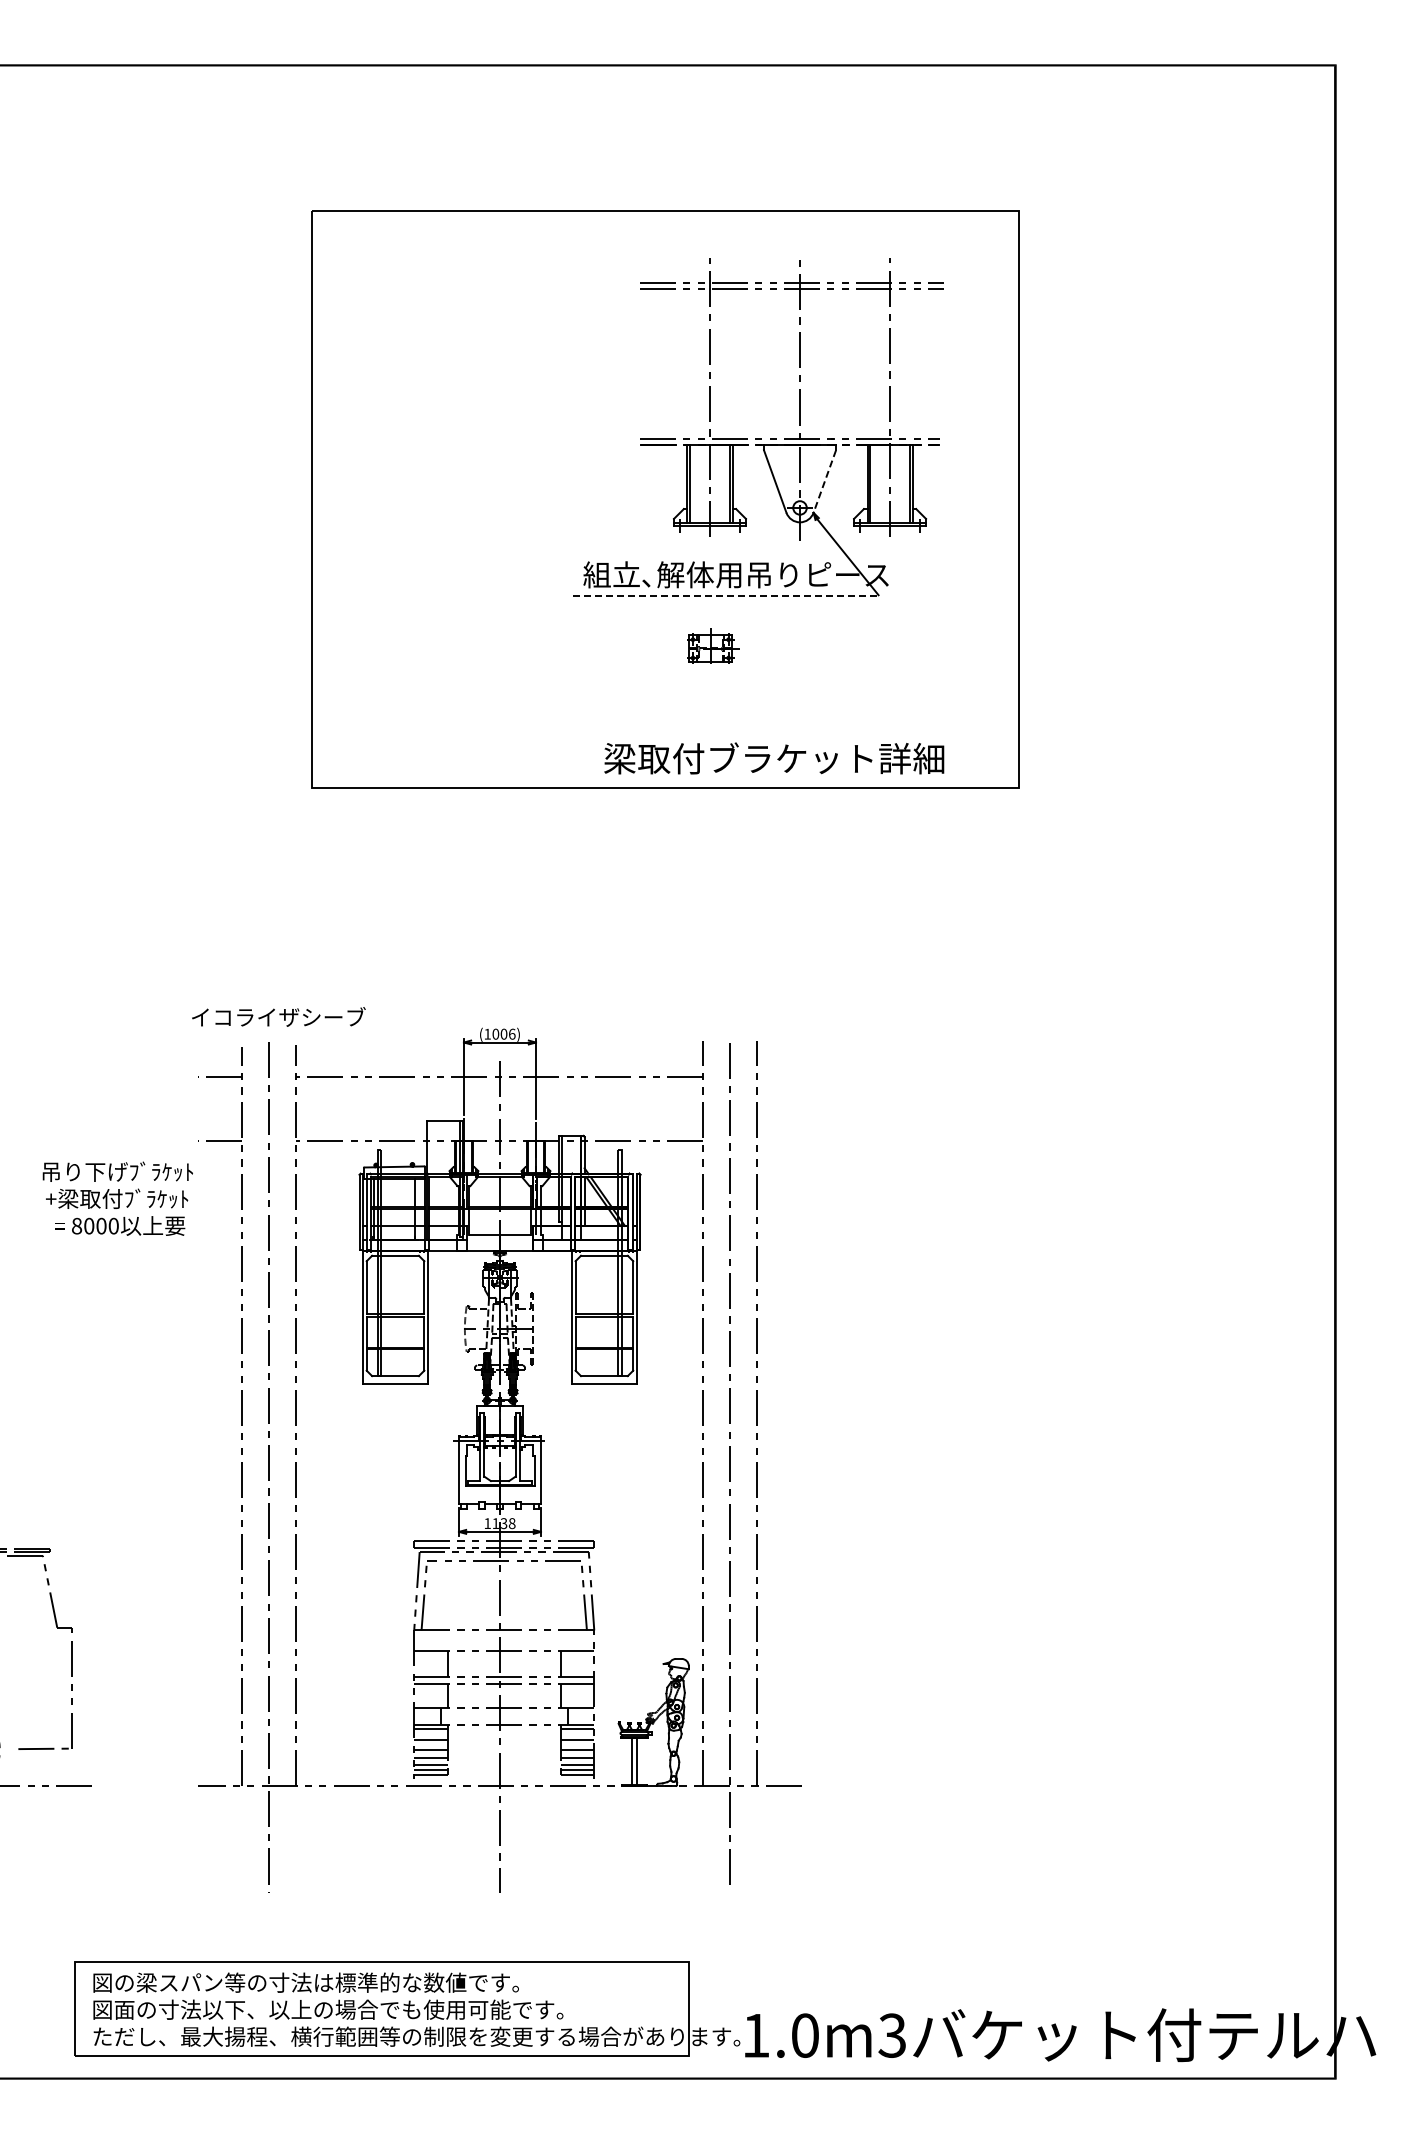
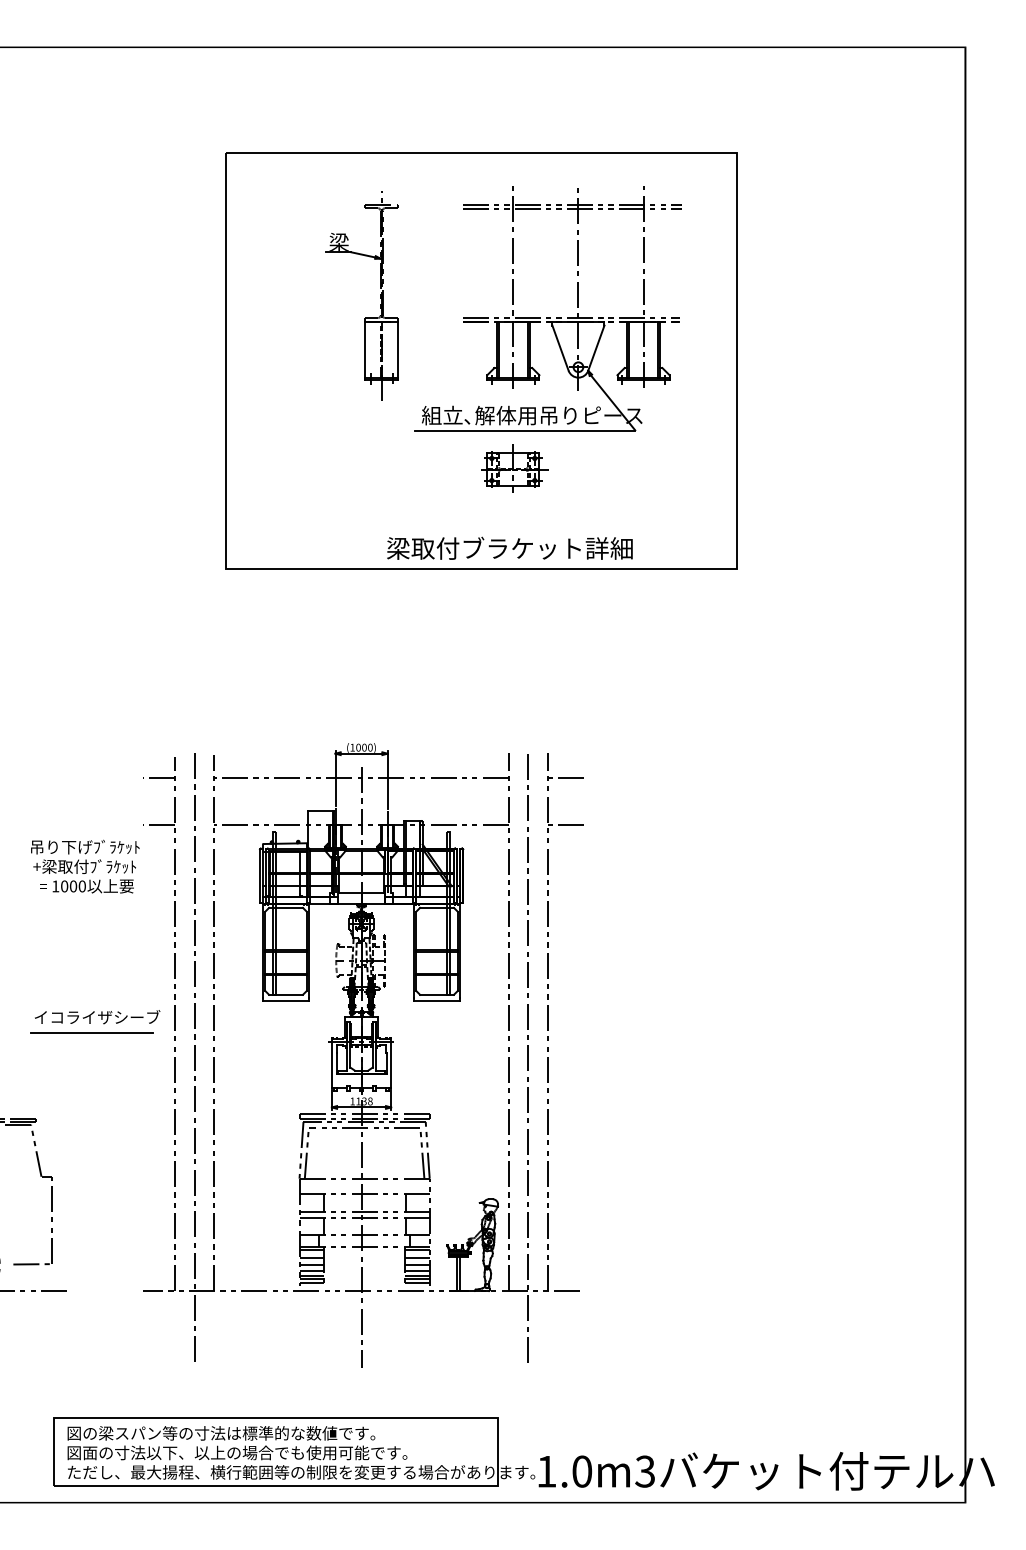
part: (525, 409) -> (379, 296), added
line: (824, 482) -> (596, 348), dashed -> solid
line: (726, 596) -> (525, 431), dashed -> solid
part: (711, 647) -> (514, 468), size x1.67
text: (774, 758) -> (510, 548), moved
text: (278, 1016) -> (97, 1016), moved
text: (512, 1033) -> (370, 747), (1006) -> (1000)
line: (782, 1076) -> (565, 778), added
line: (782, 1141) -> (565, 825), added
text: (77, 1225) -> (56, 885), 8000 -> 1000
line: (126, 1428) -> (91, 1032), added

